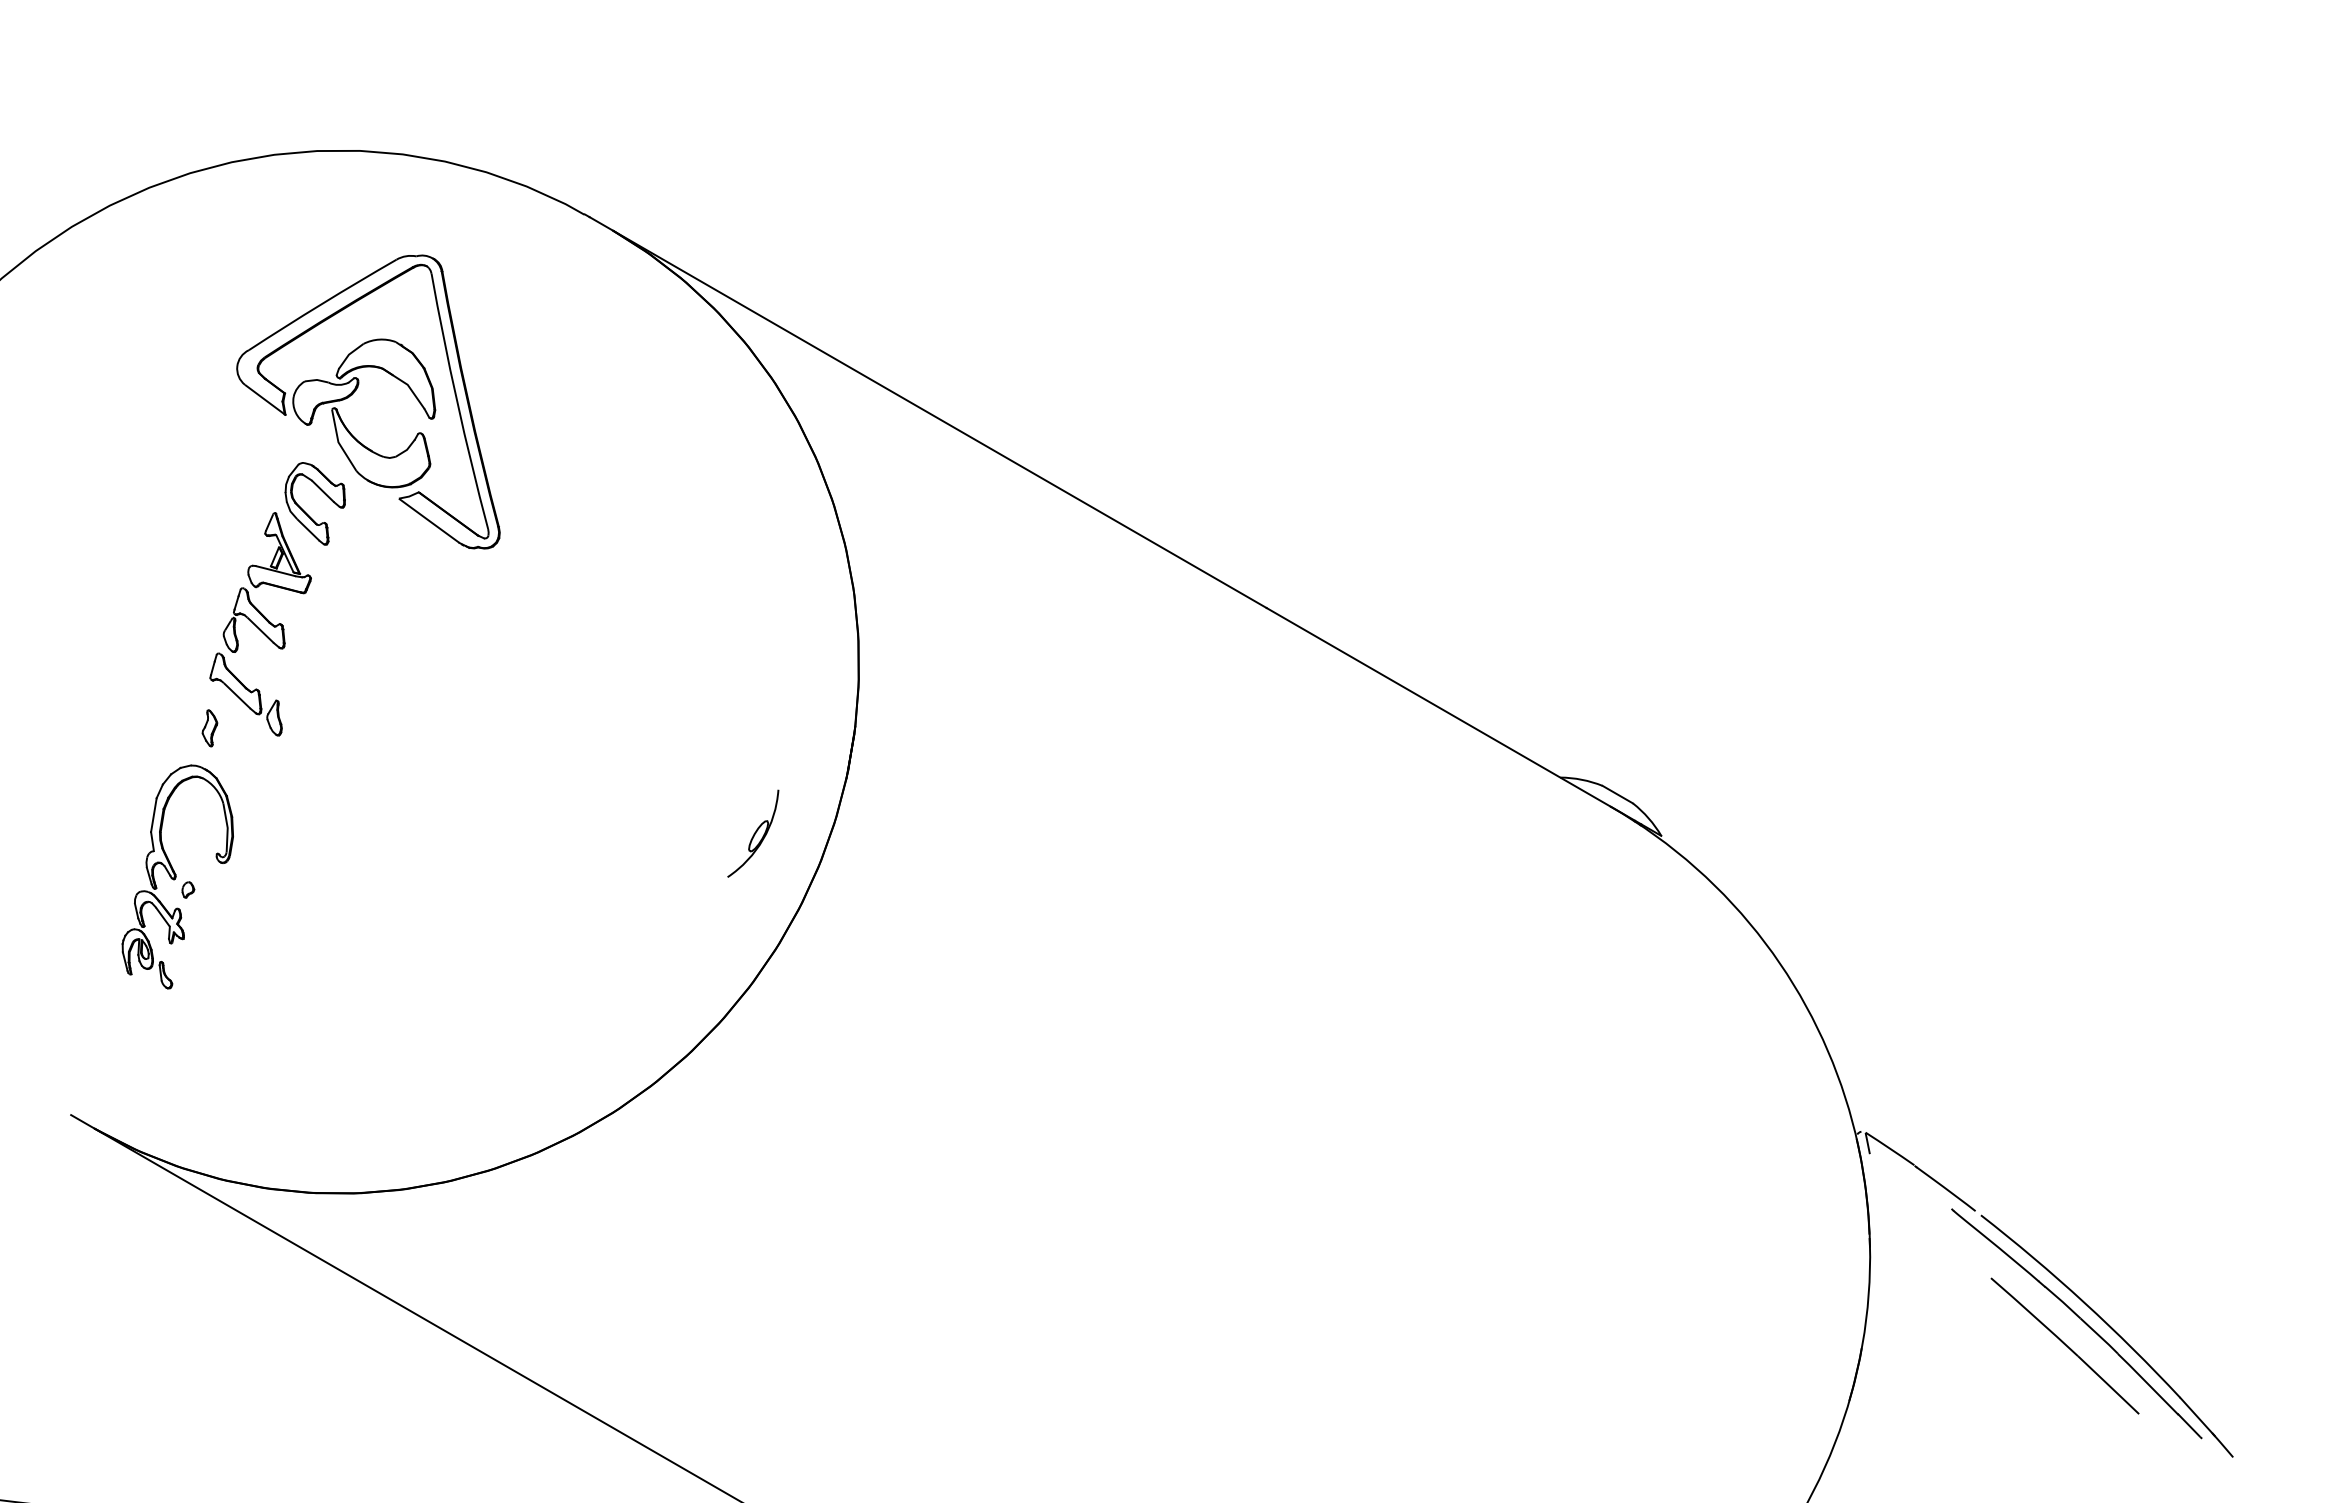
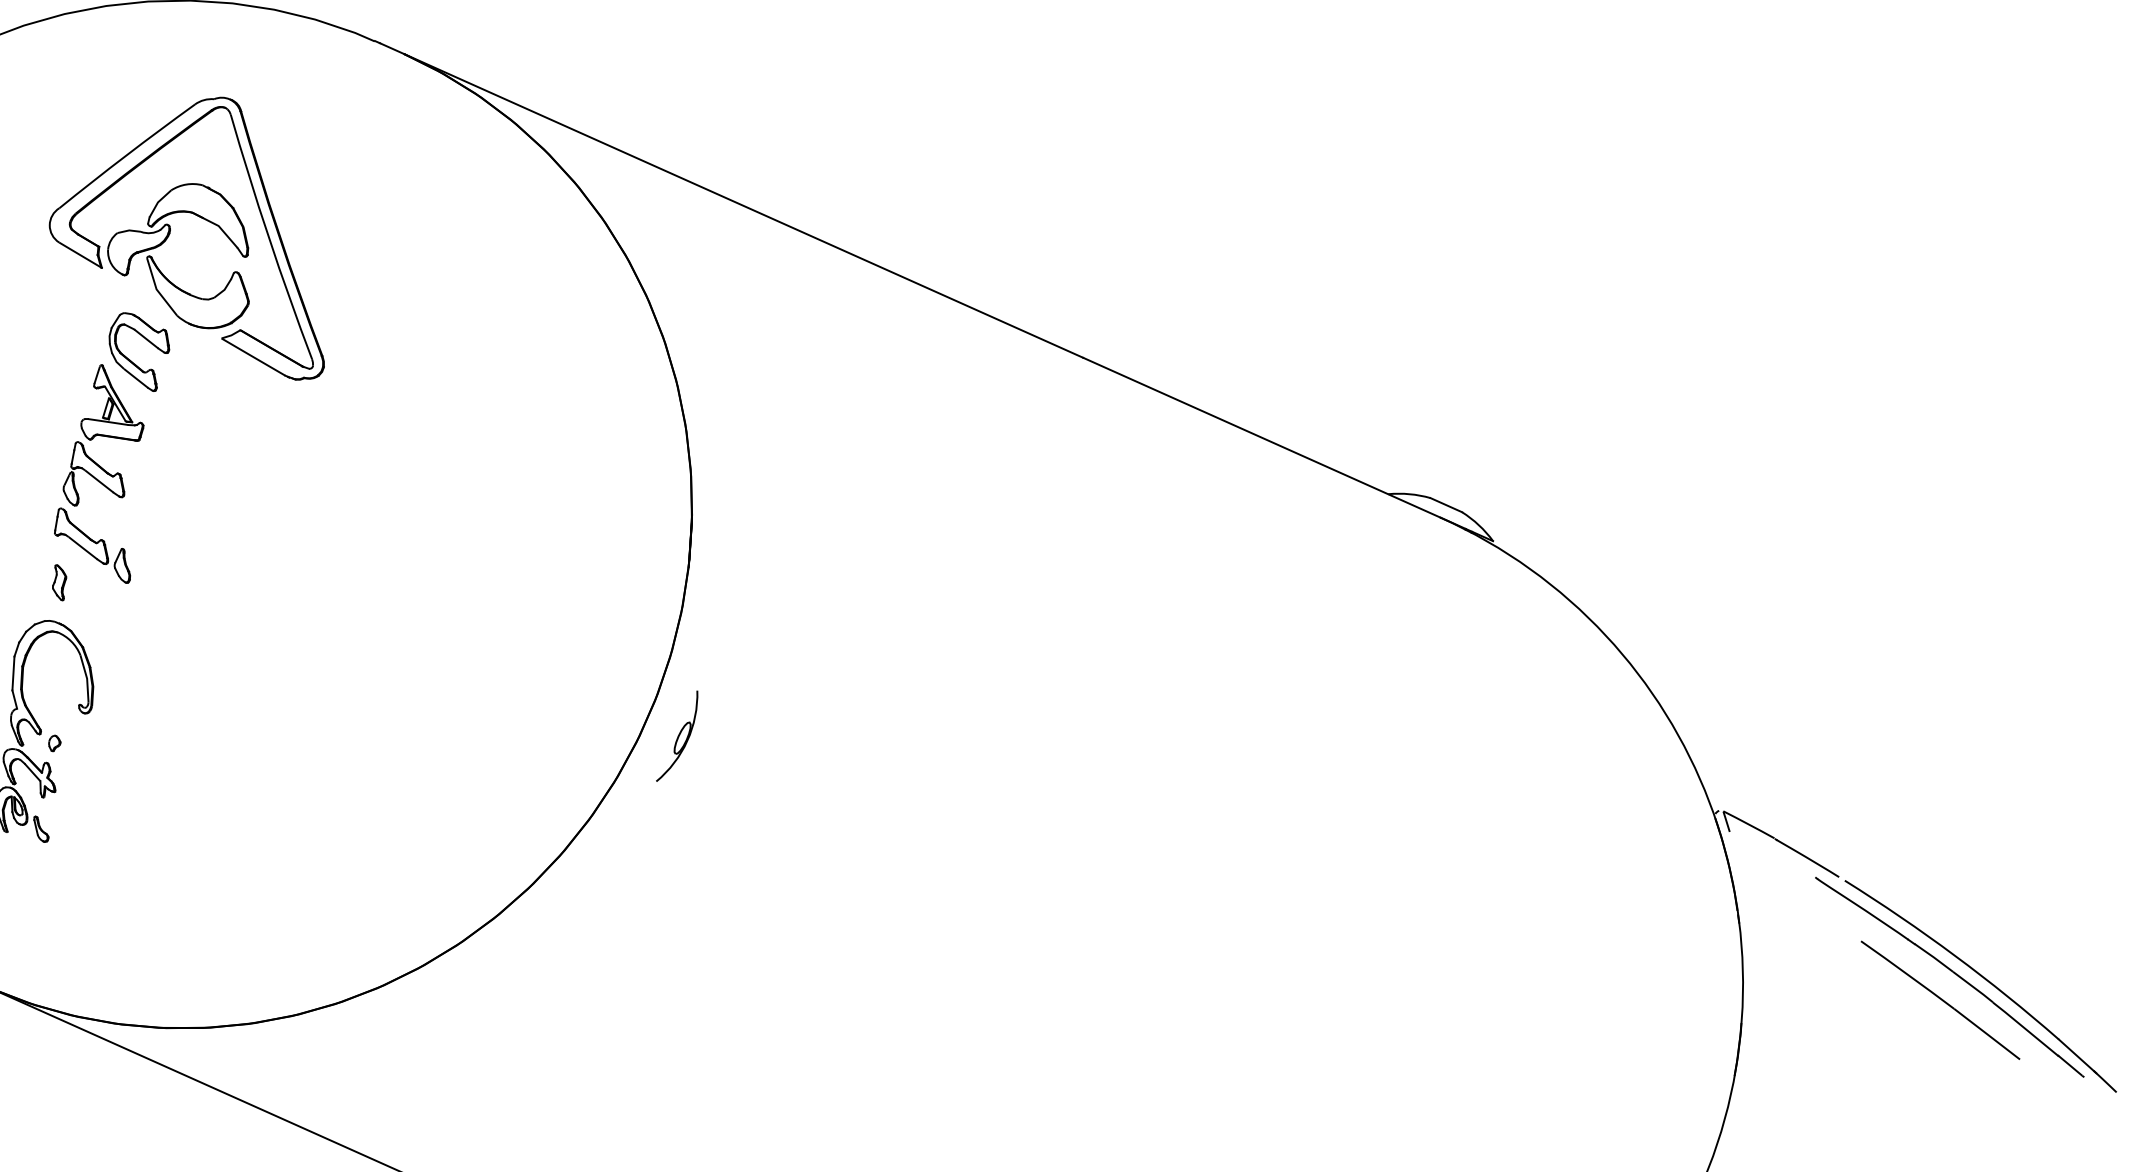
part: (753, 833) -> (677, 736), moved

